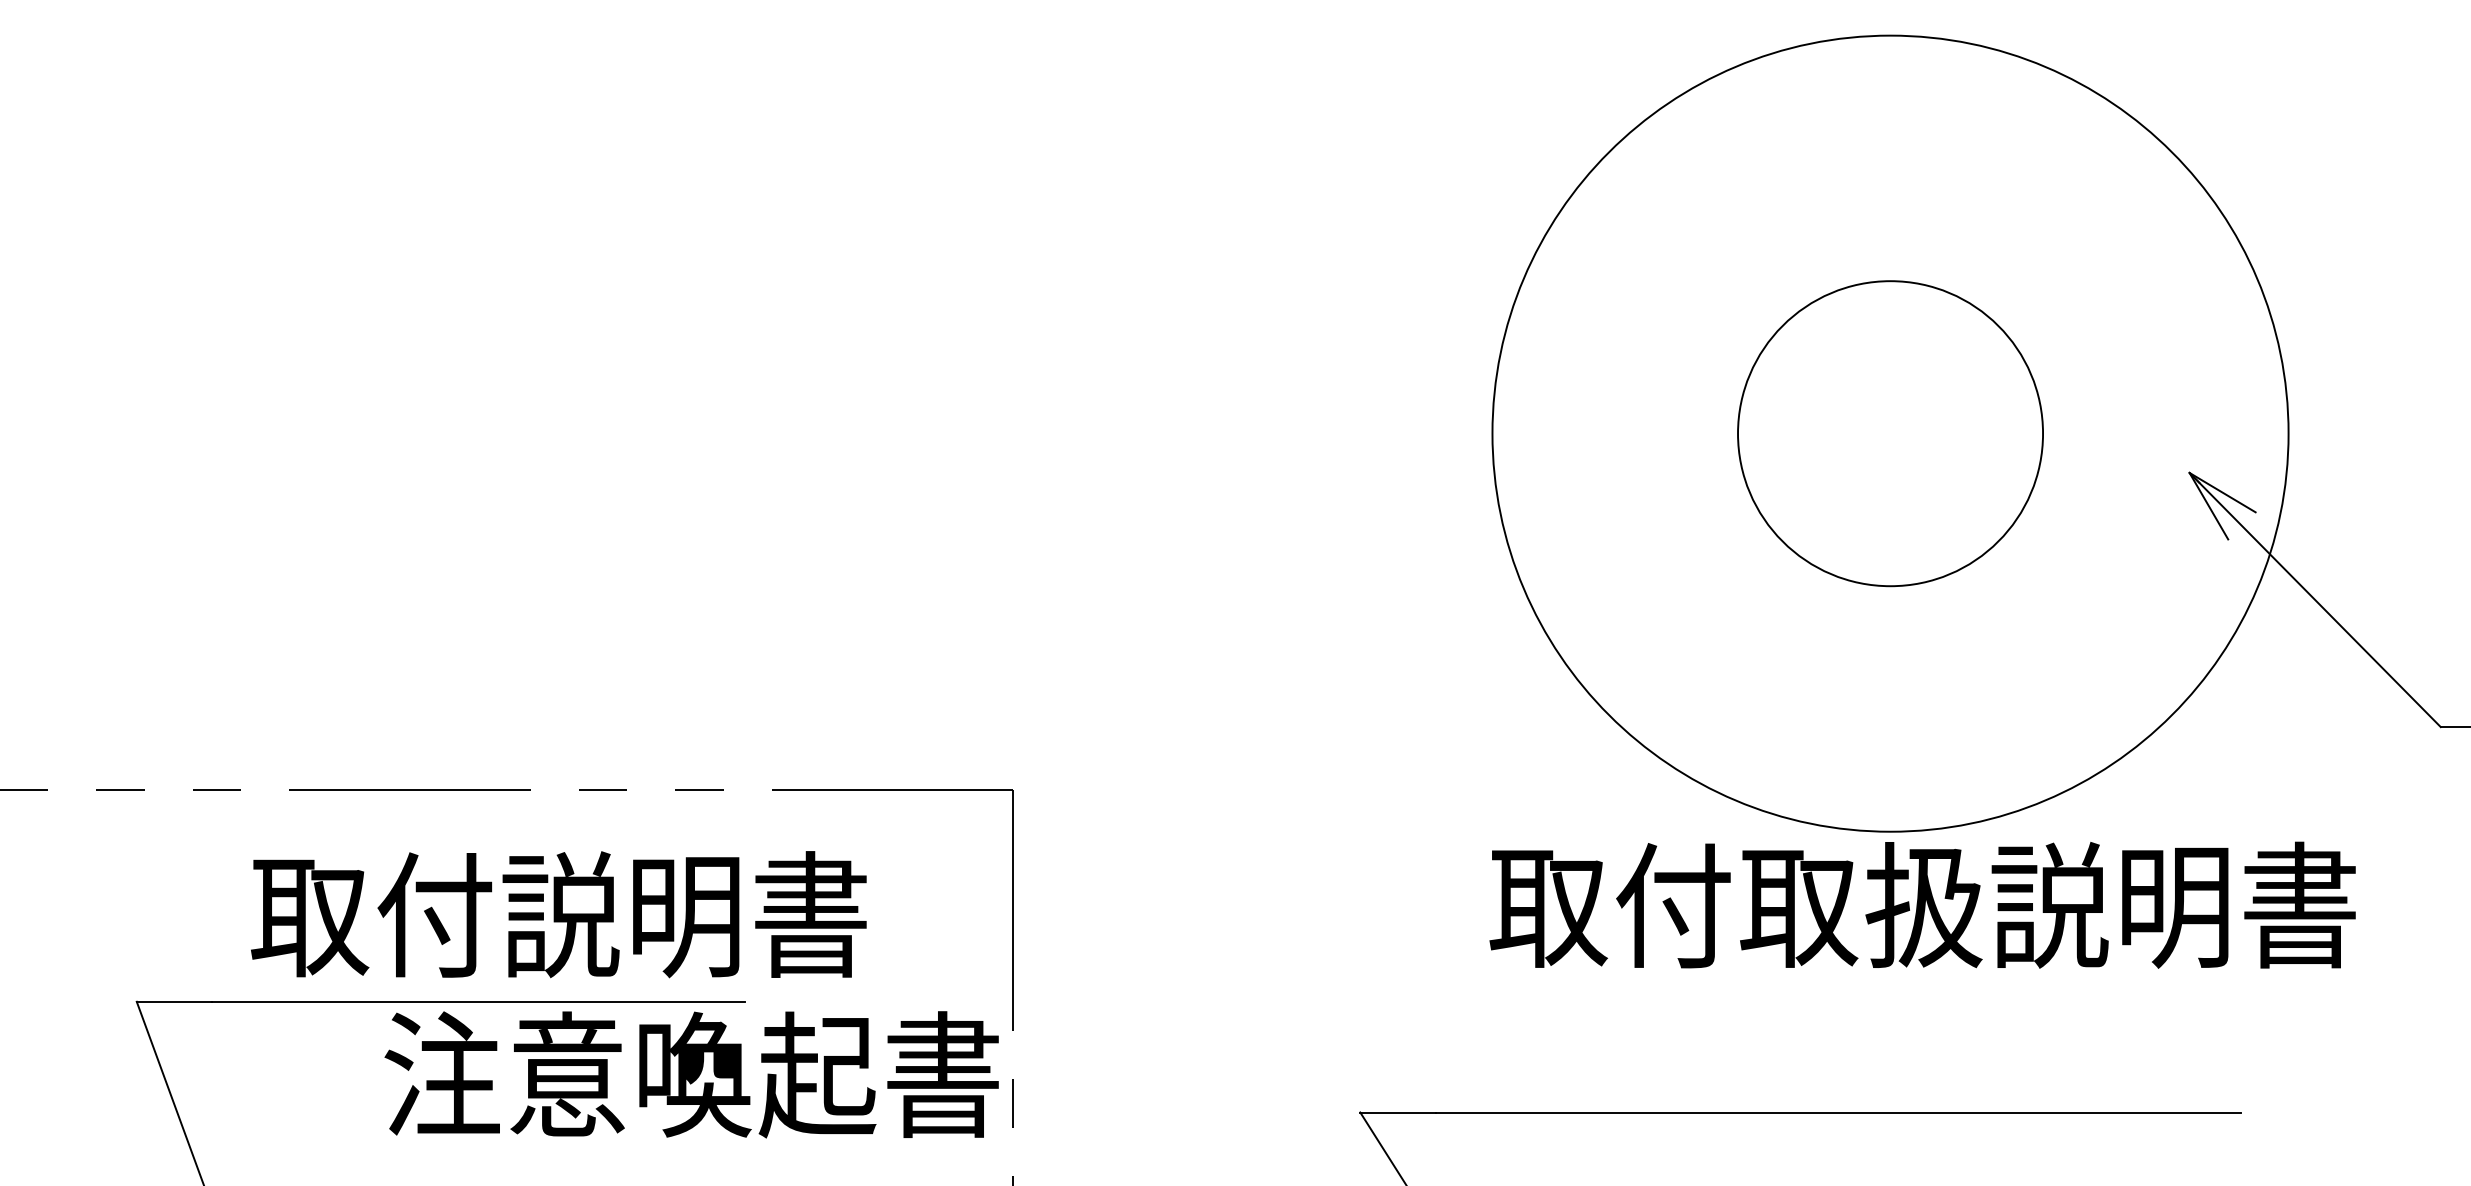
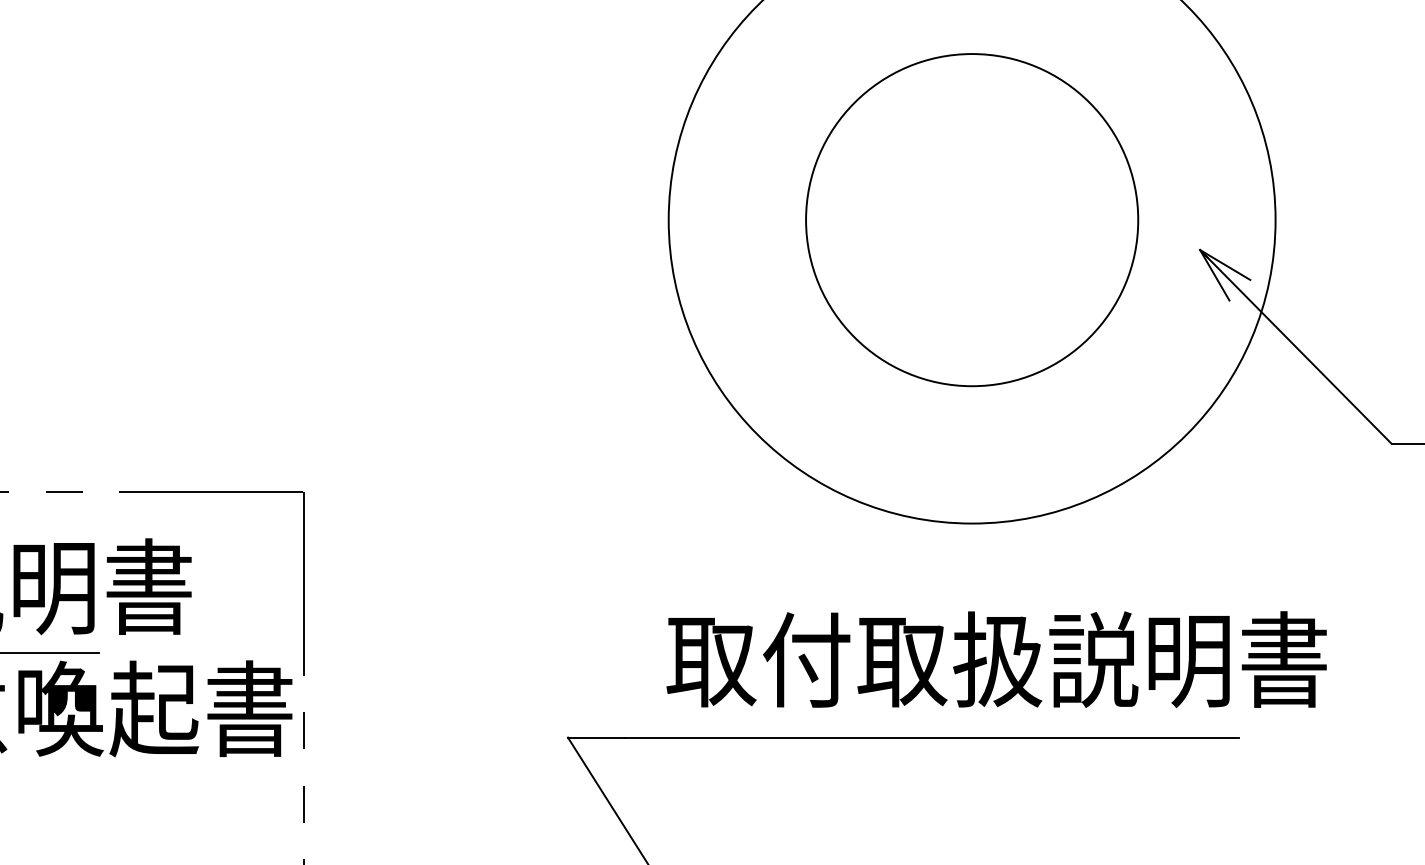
circle: (1890, 433) -> (972, 219), size x1.43
text: (1922, 904) -> (996, 659), moved

